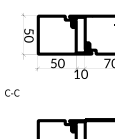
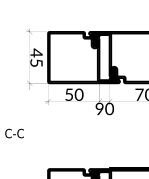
text: (28, 35) -> (35, 58), 50 -> 45
text: (76, 73) -> (98, 107), 10 -> 90

